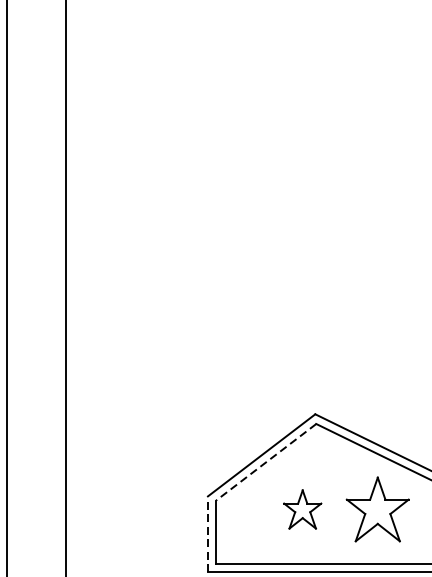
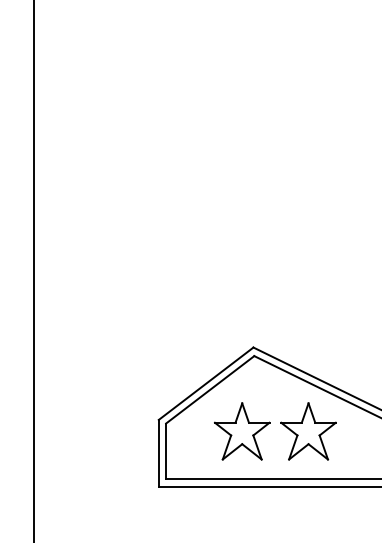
line: (266, 461) -> (210, 389), dashed -> solid
part: (302, 509) -> (242, 431), size x1.67
line: (207, 533) -> (158, 452), dashed -> solid

